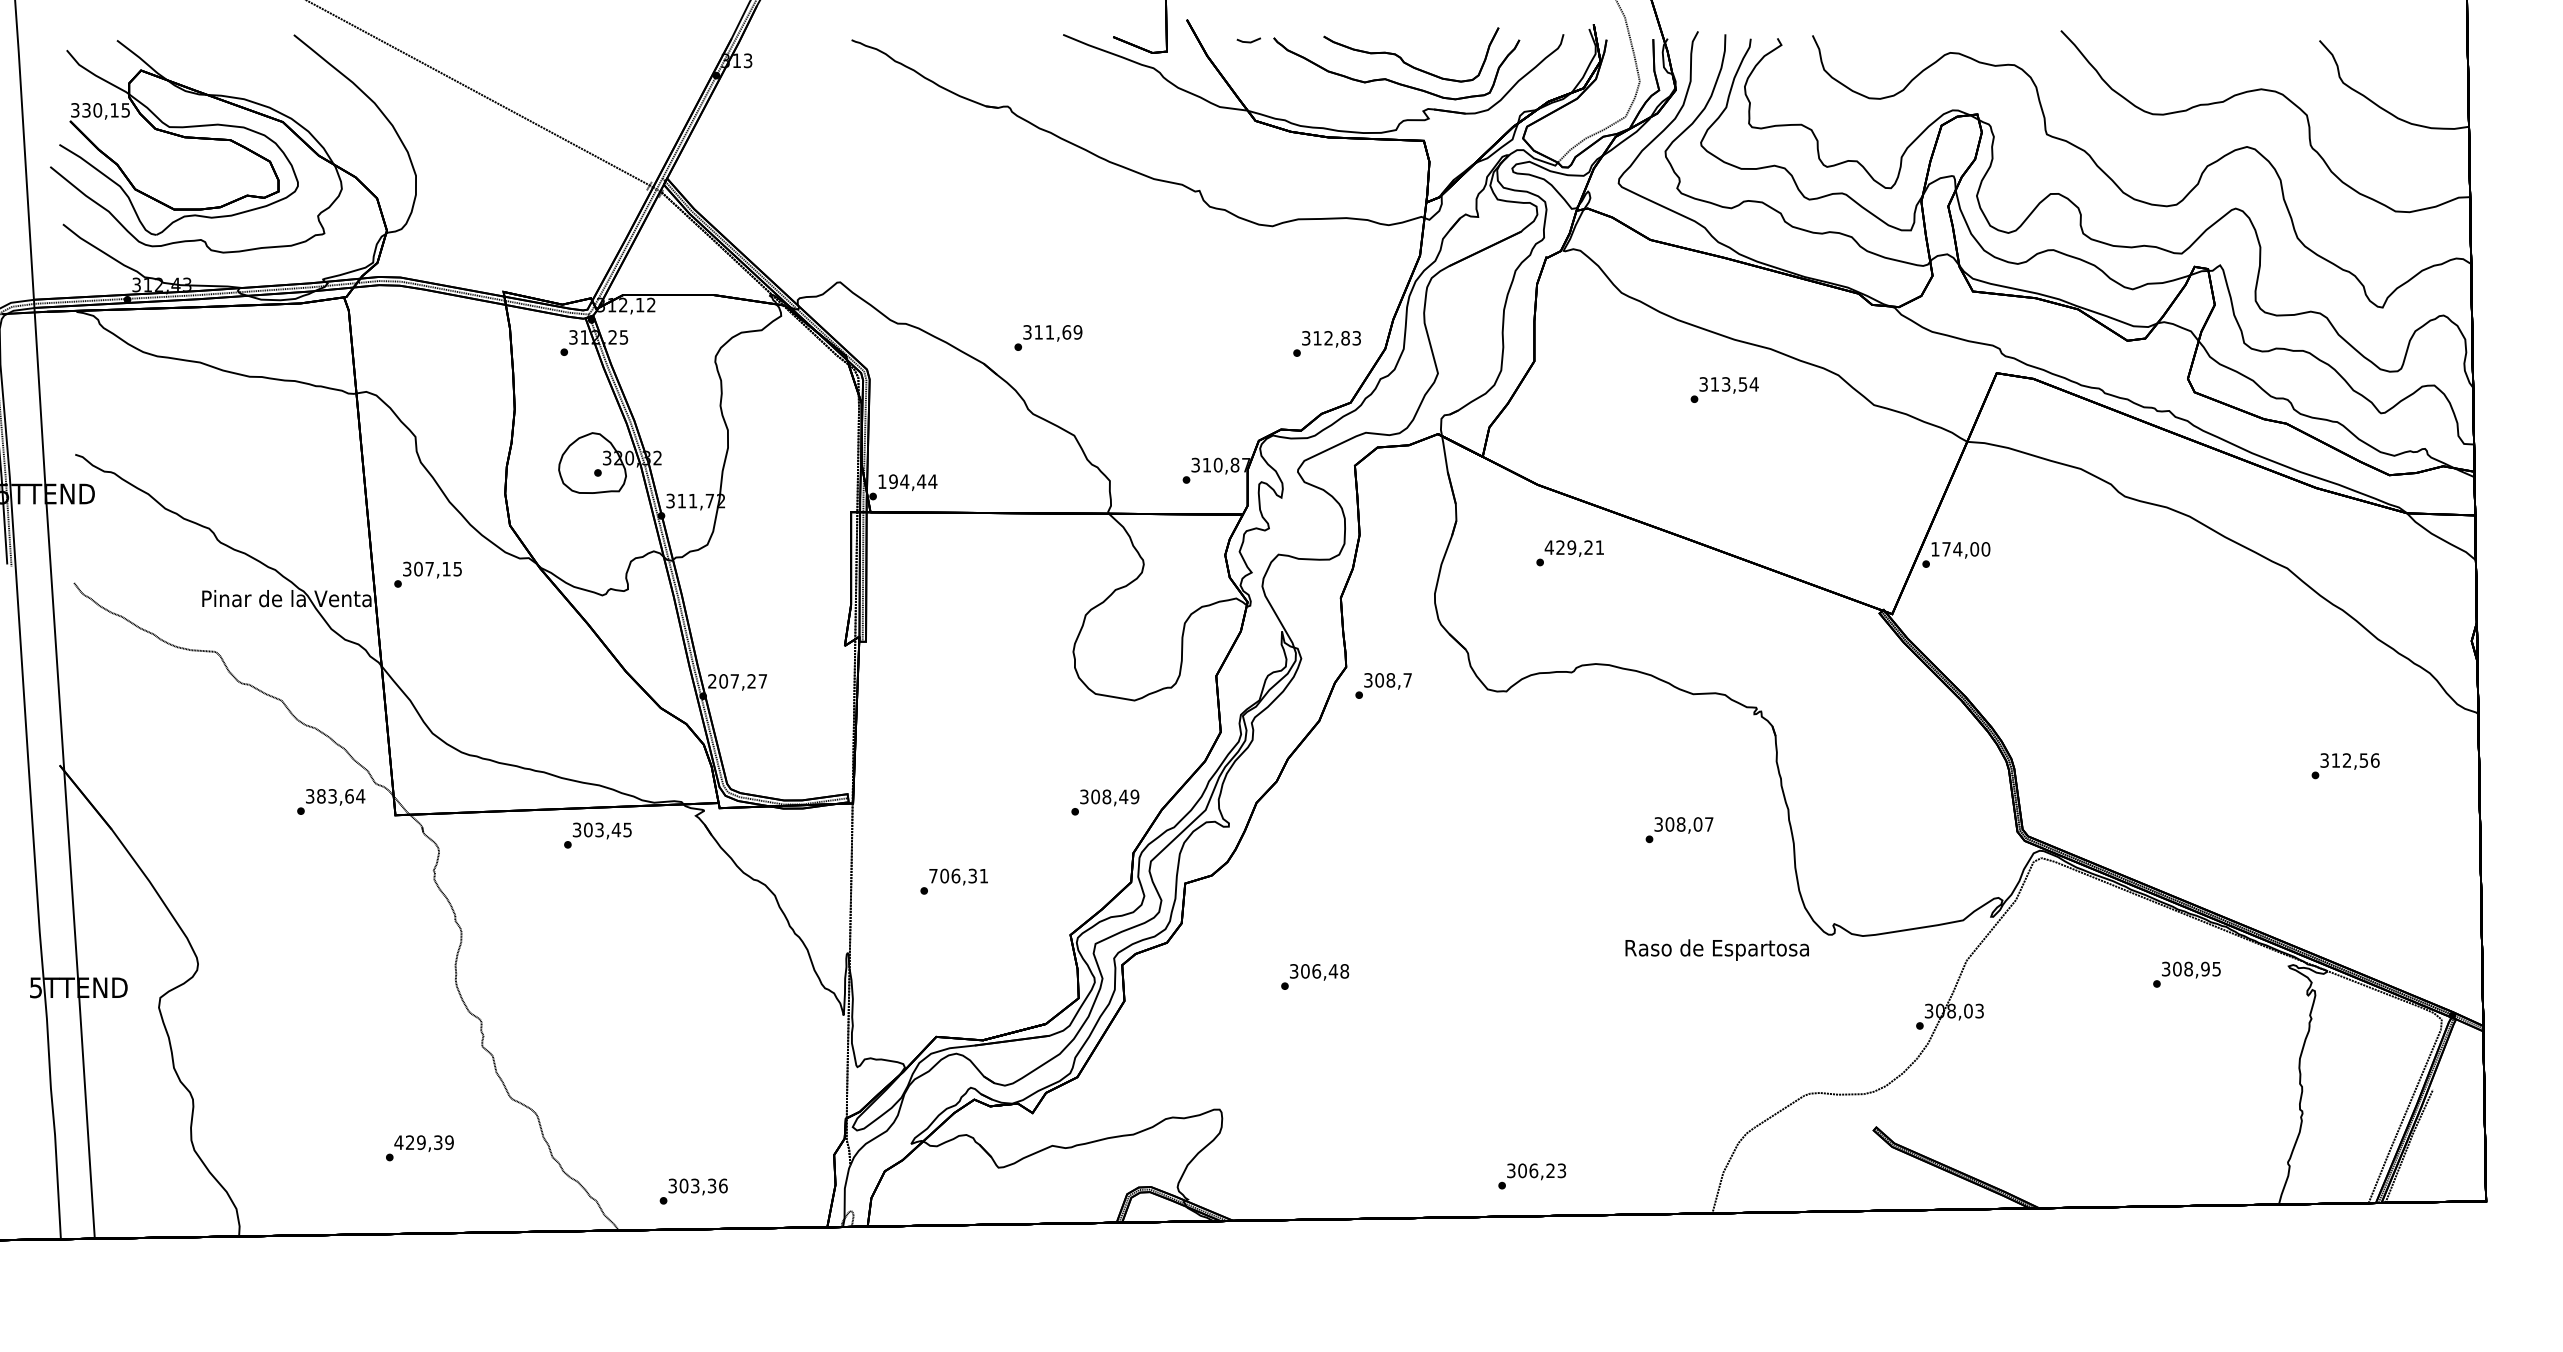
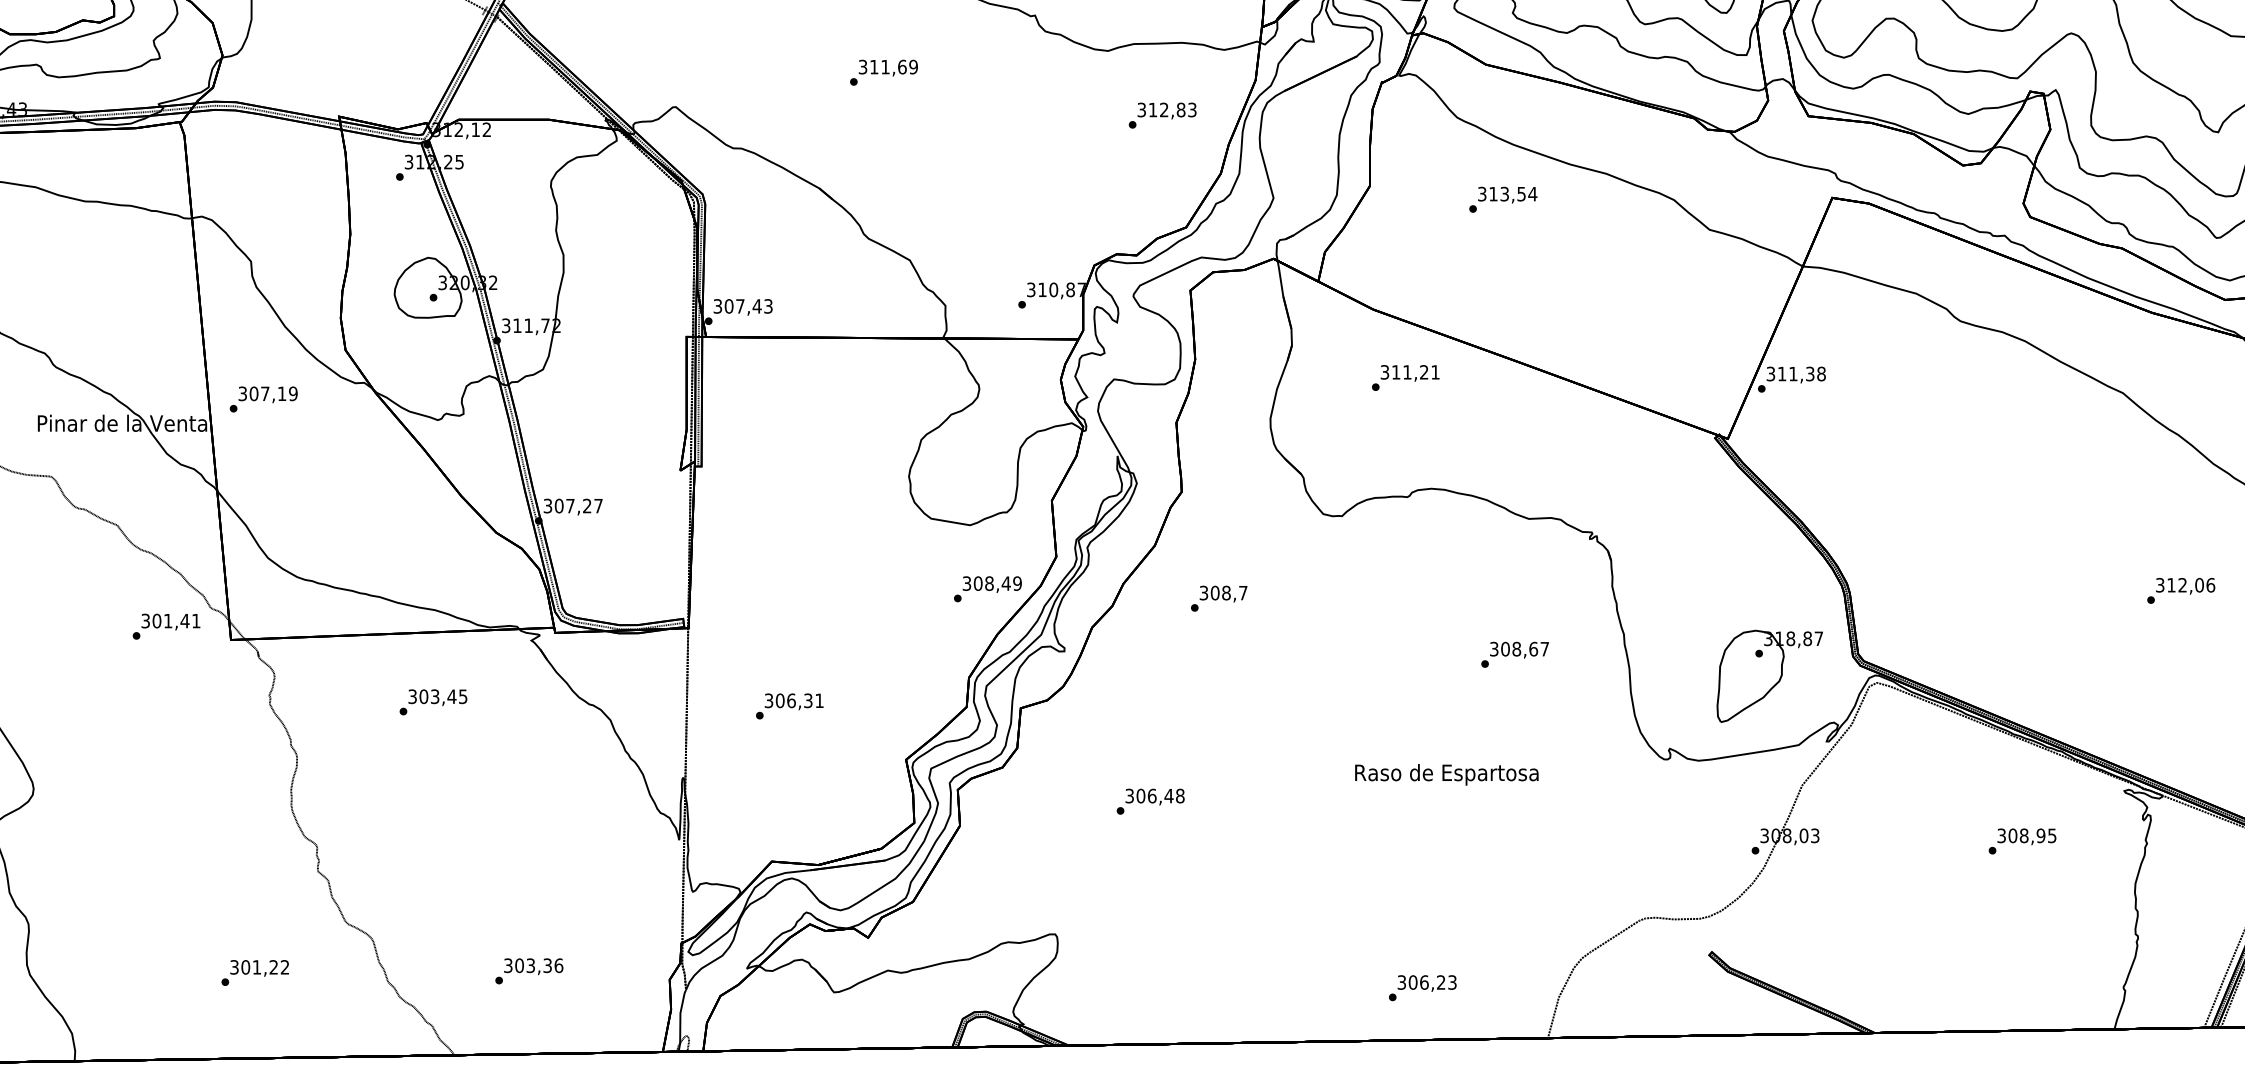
text: (1048, 337) -> (884, 72), moved
text: (1326, 343) -> (1162, 115), moved
text: (1724, 389) -> (1503, 199), moved
text: (907, 481) -> (743, 306), 194,44 -> 307,43
text: (1560, 547) -> (1396, 372), 429,21 -> 311,21
text: (1960, 549) -> (1796, 374), 174,00 -> 311,38
text: (457, 568) -> (293, 393), 307,15 -> 307,19
text: (712, 681) -> (548, 506), 207,27 -> 307,27
text: (1383, 685) -> (1219, 598), moved
text: (2363, 760) -> (2199, 585), 312,56 -> 312,06
text: (341, 796) -> (177, 621), 383,64 -> 301,41
text: (1105, 802) -> (988, 589), moved
text: (1697, 824) -> (1533, 649), 308,07 -> 308,67
text: (597, 835) -> (433, 702), moved
part: (1934, 851) -> (1770, 676), added
text: (933, 875) -> (769, 700), 706,31 -> 306,31
text: (1716, 949) -> (1446, 774), moved
text: (2186, 974) -> (2022, 841), moved
text: (423, 1142) -> (259, 967), 429,39 -> 301,22
text: (1531, 1176) -> (1422, 988), moved
text: (693, 1191) -> (529, 971), moved

